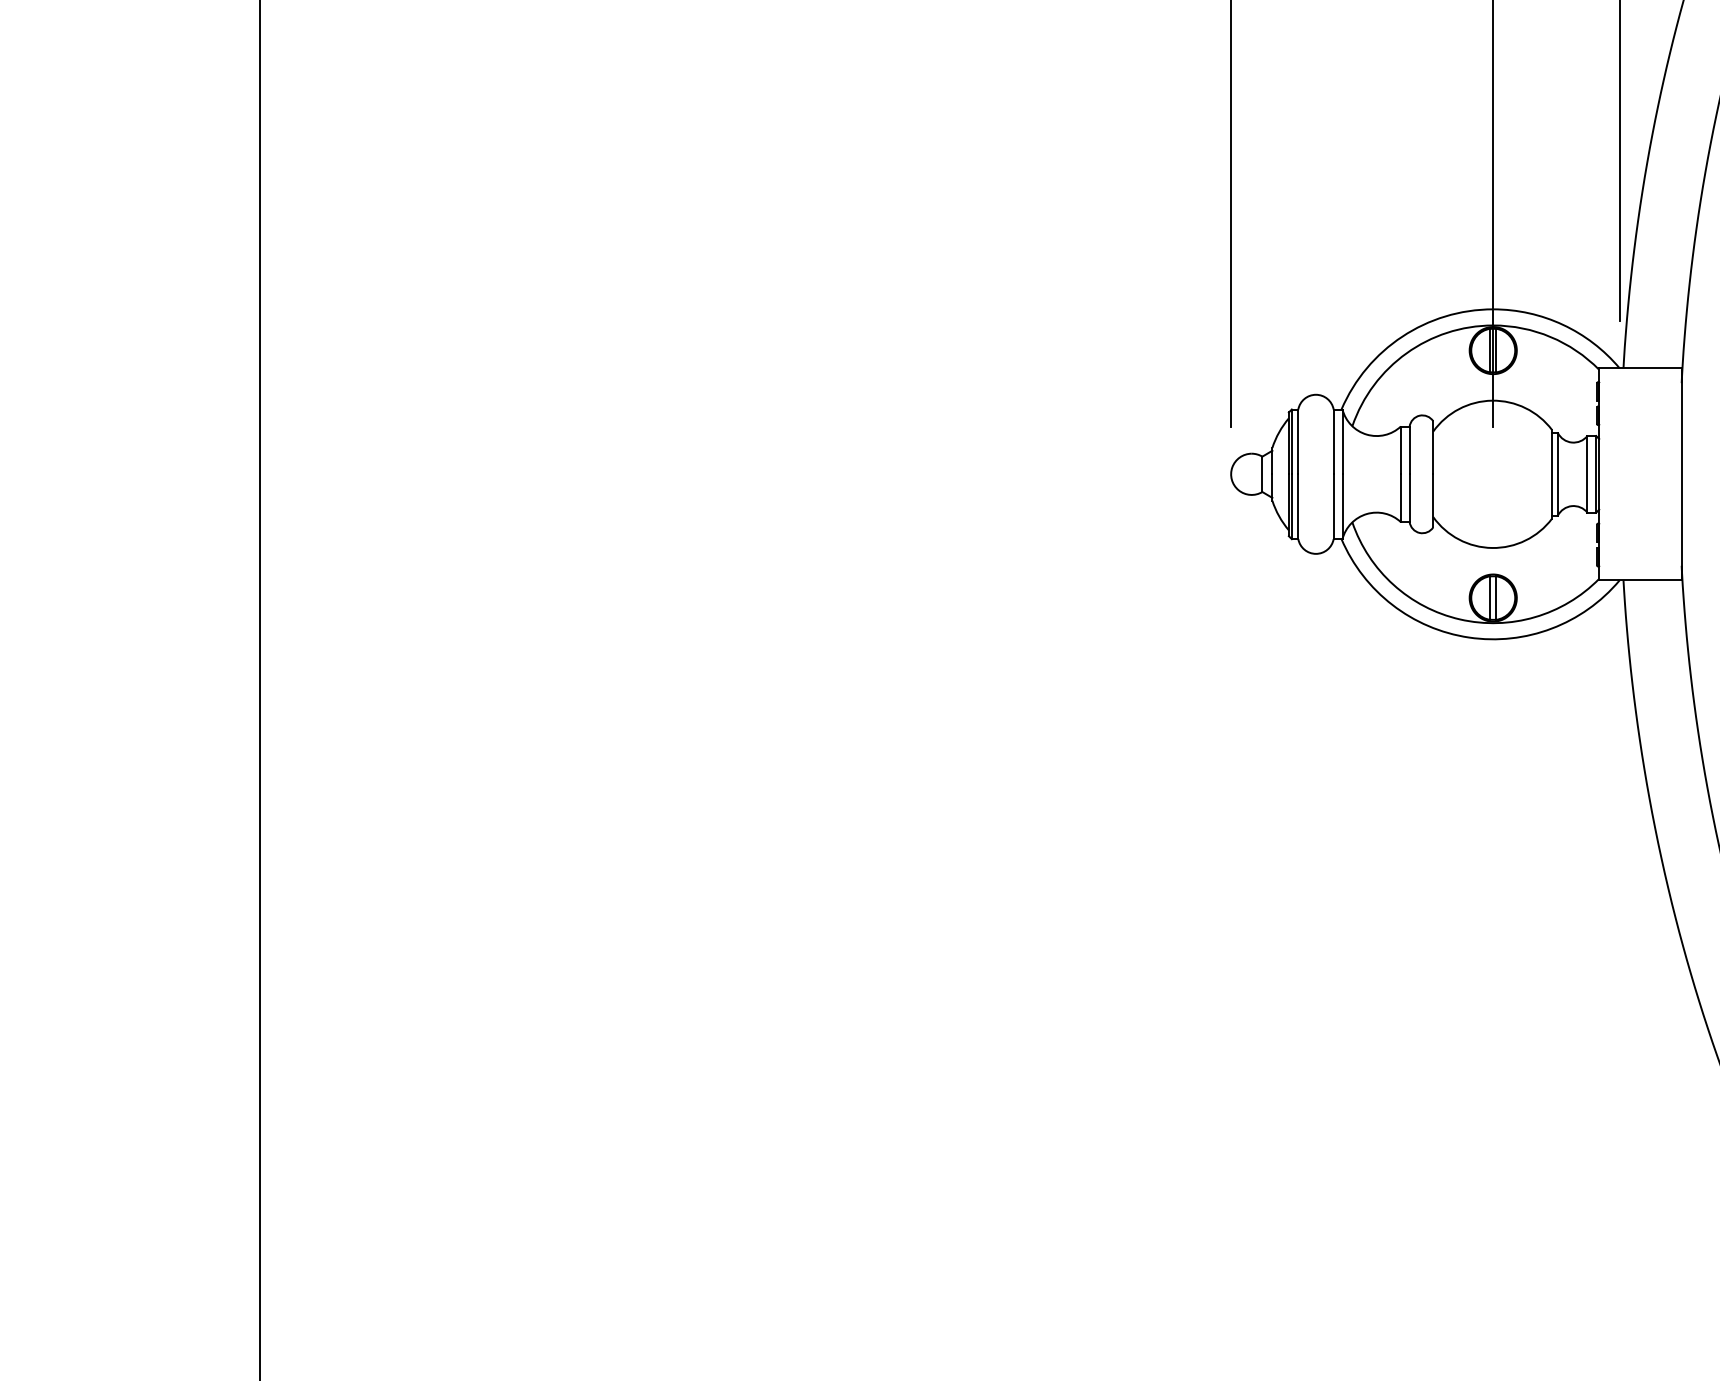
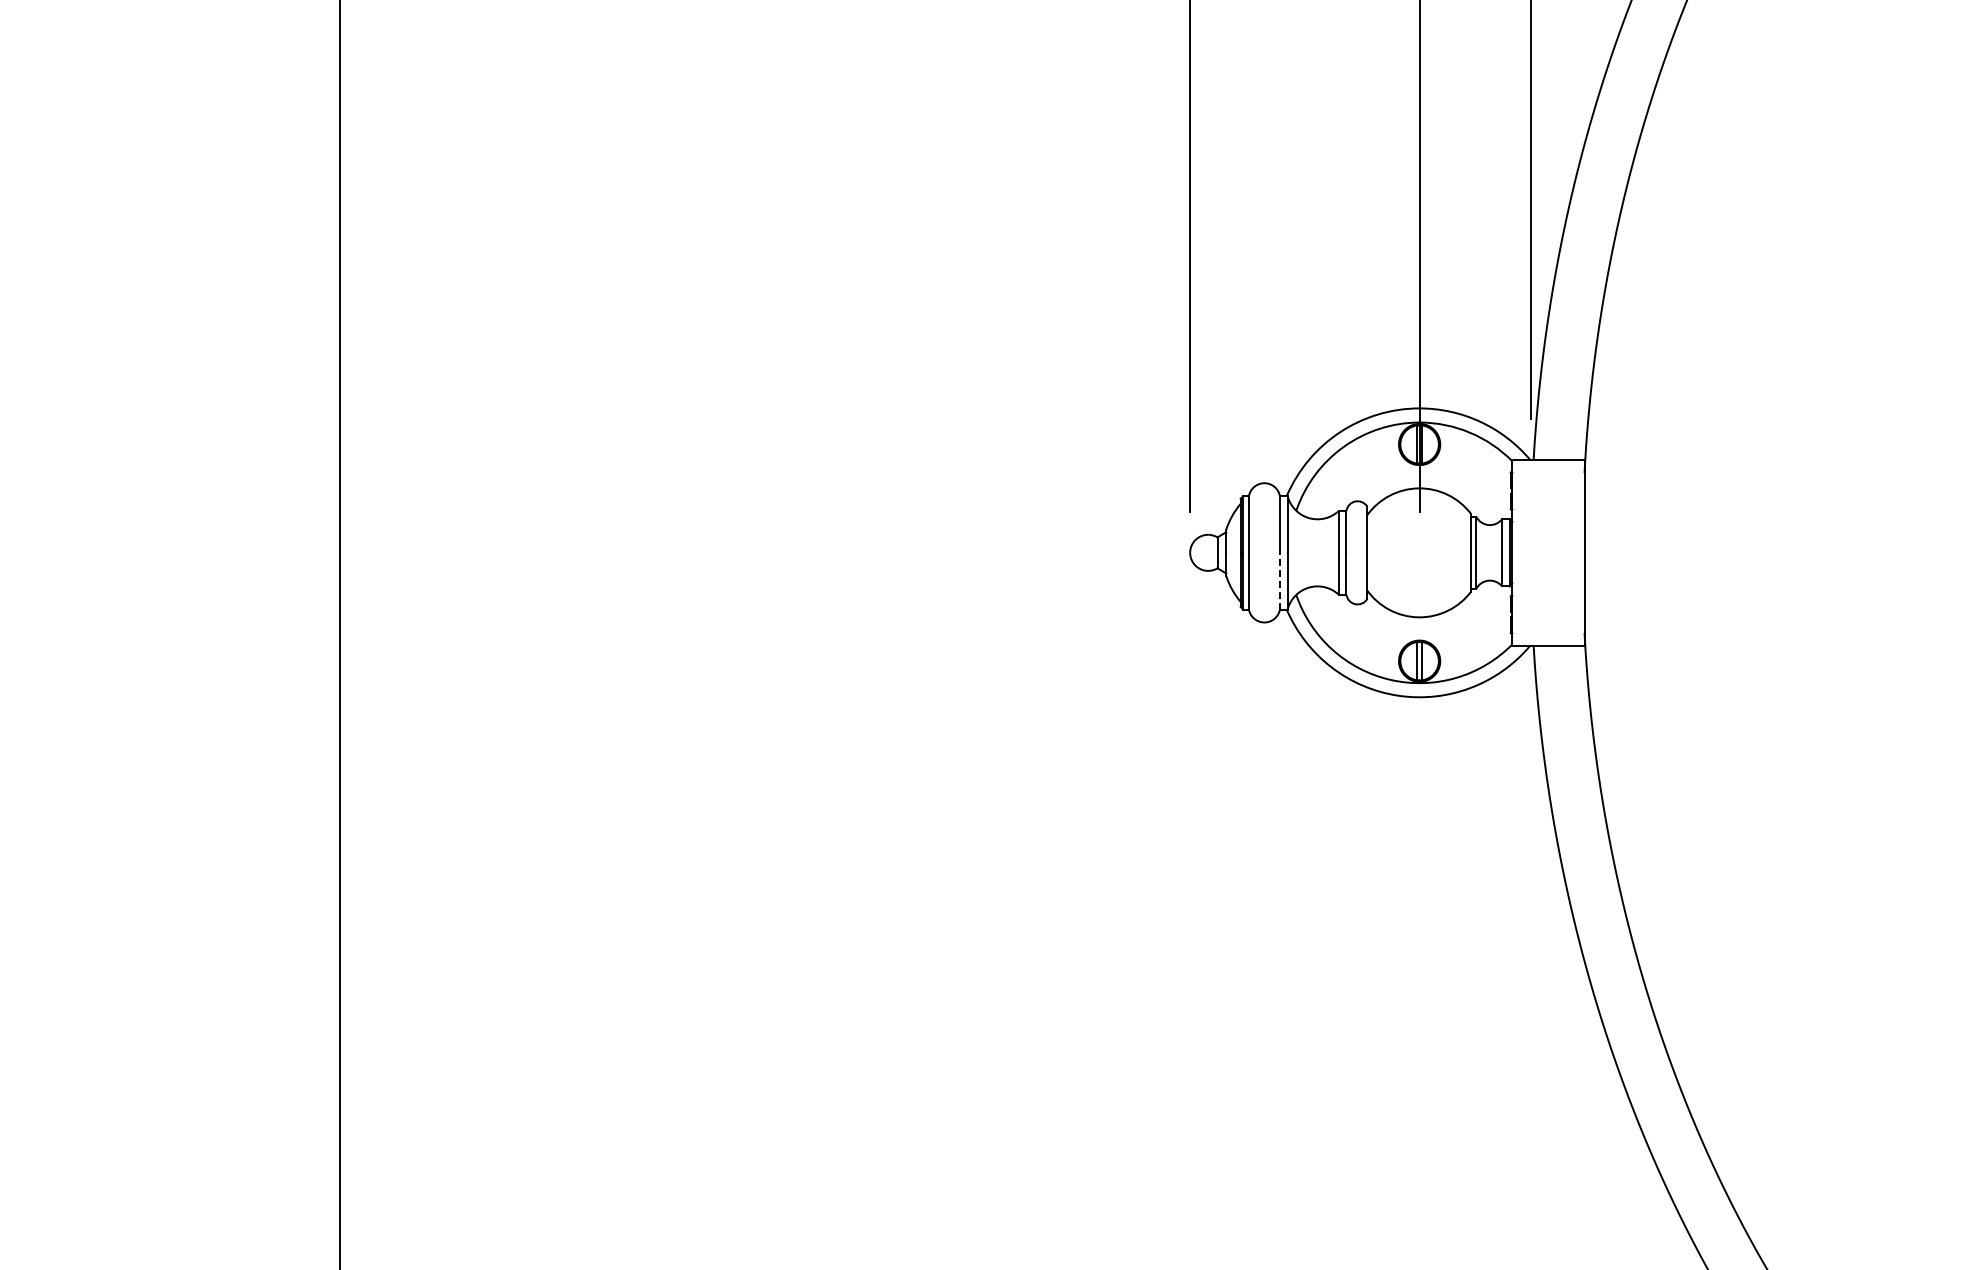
line: (1333, 505) -> (1279, 580), solid -> dashed

